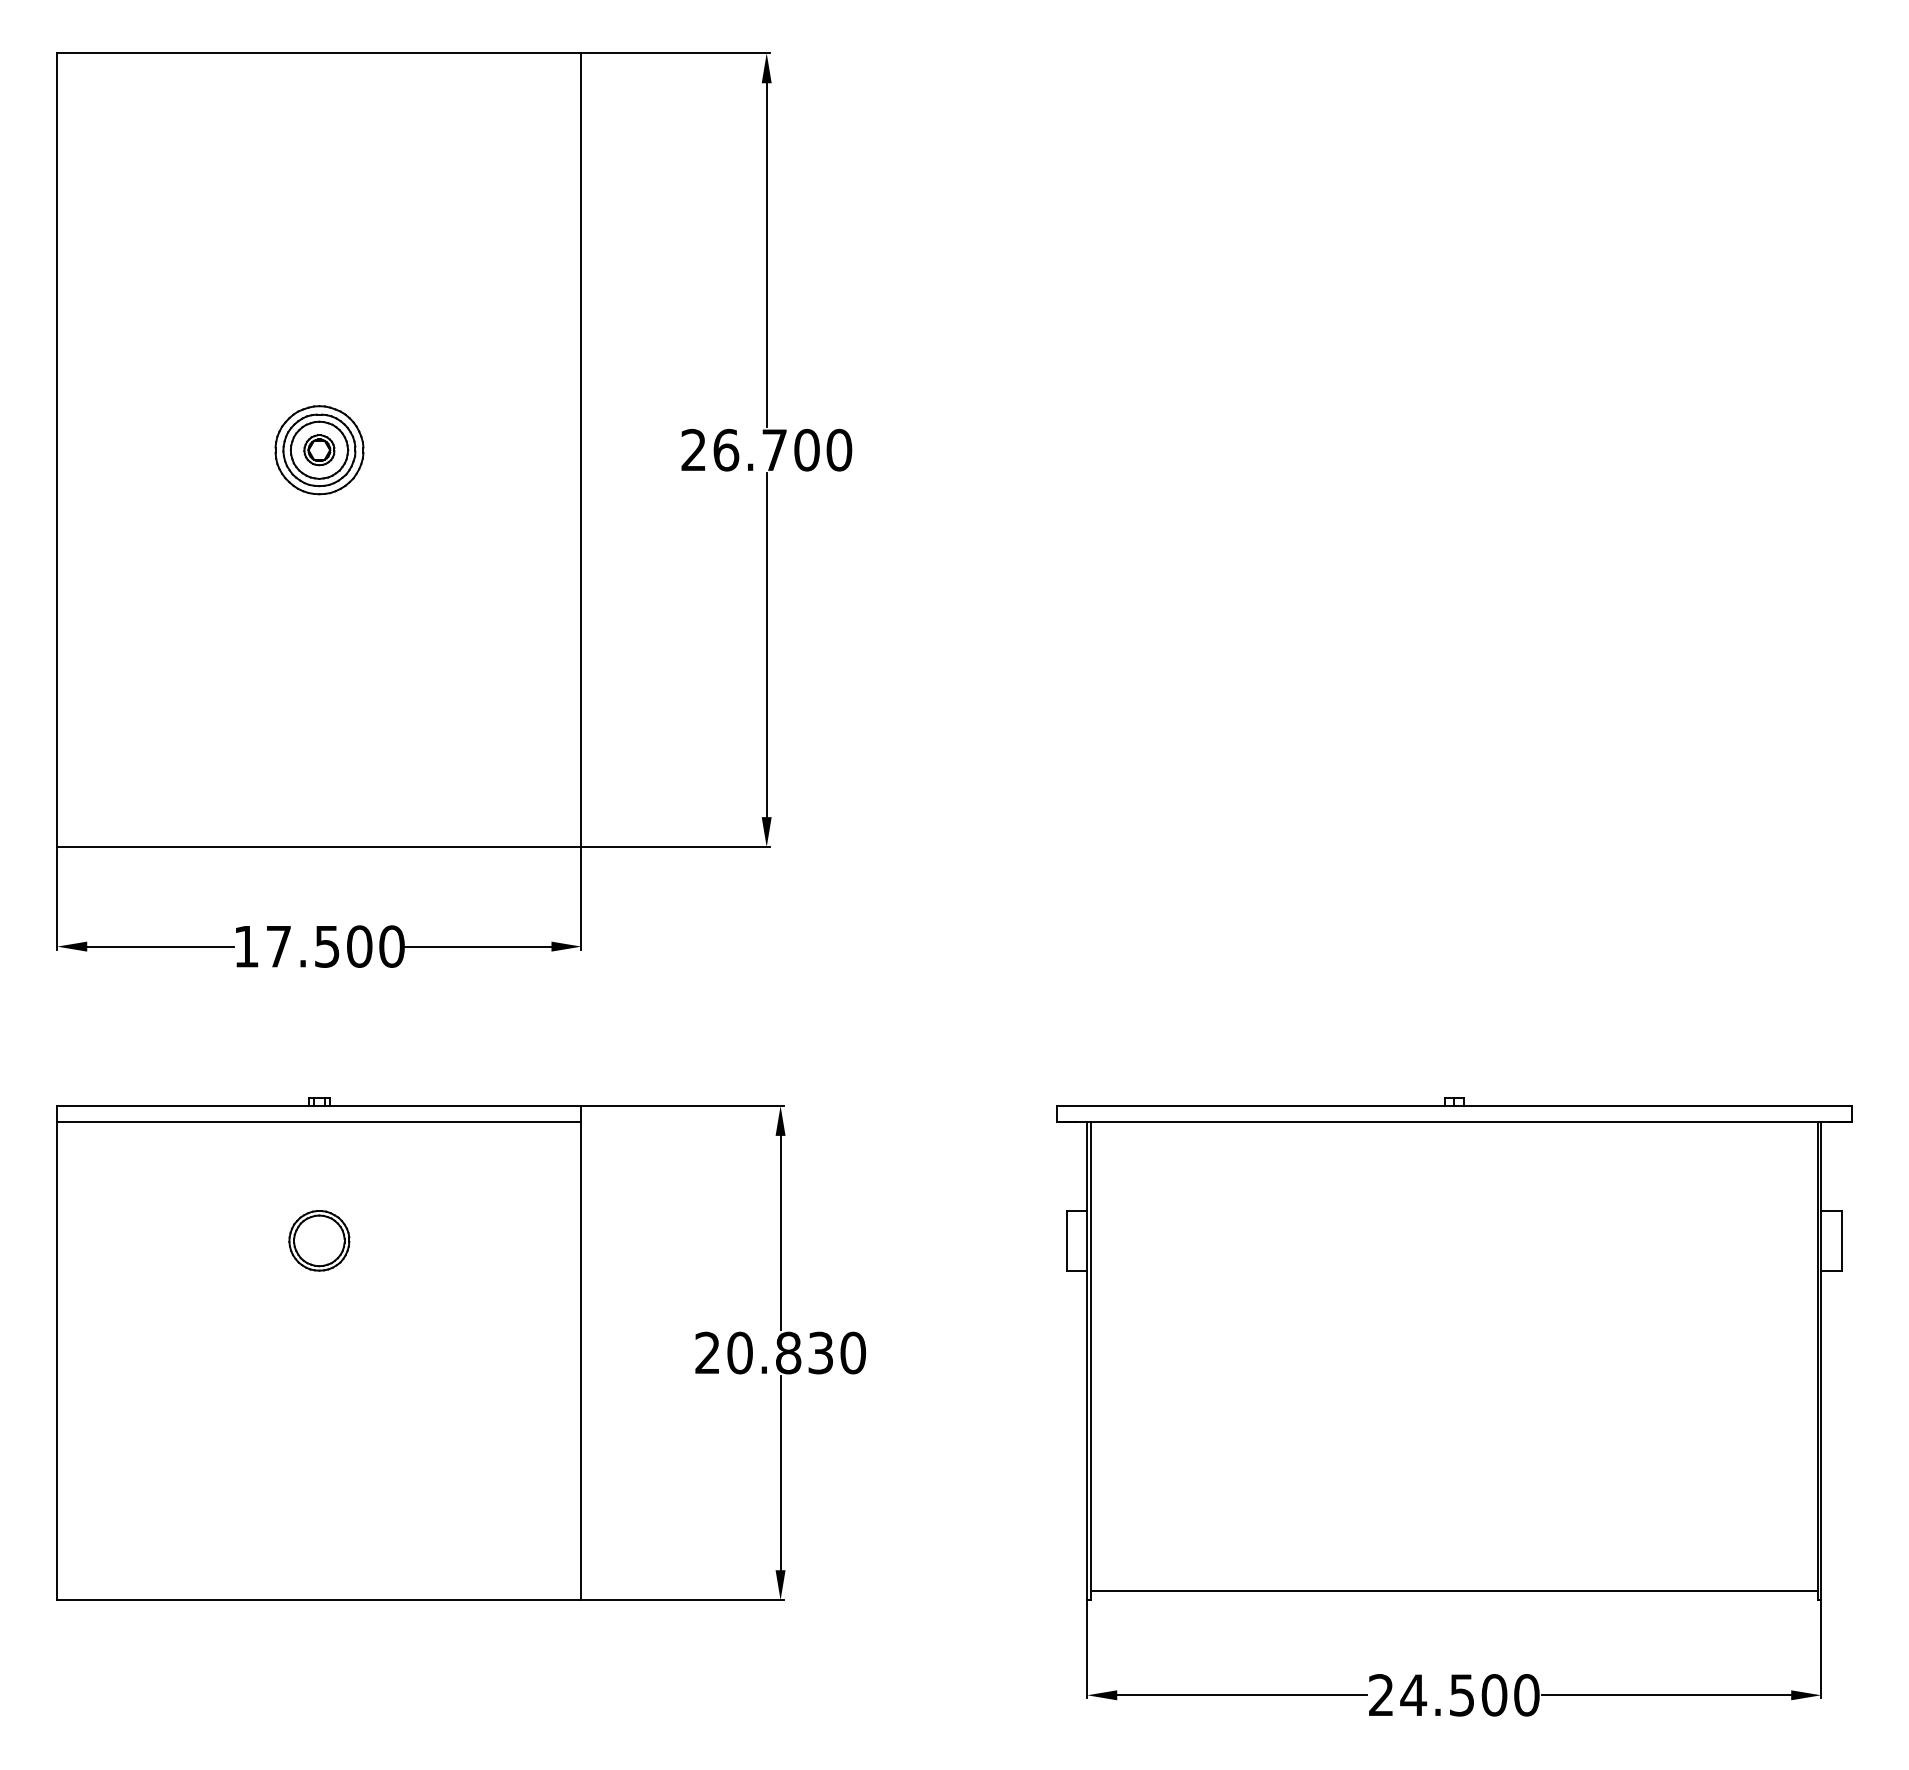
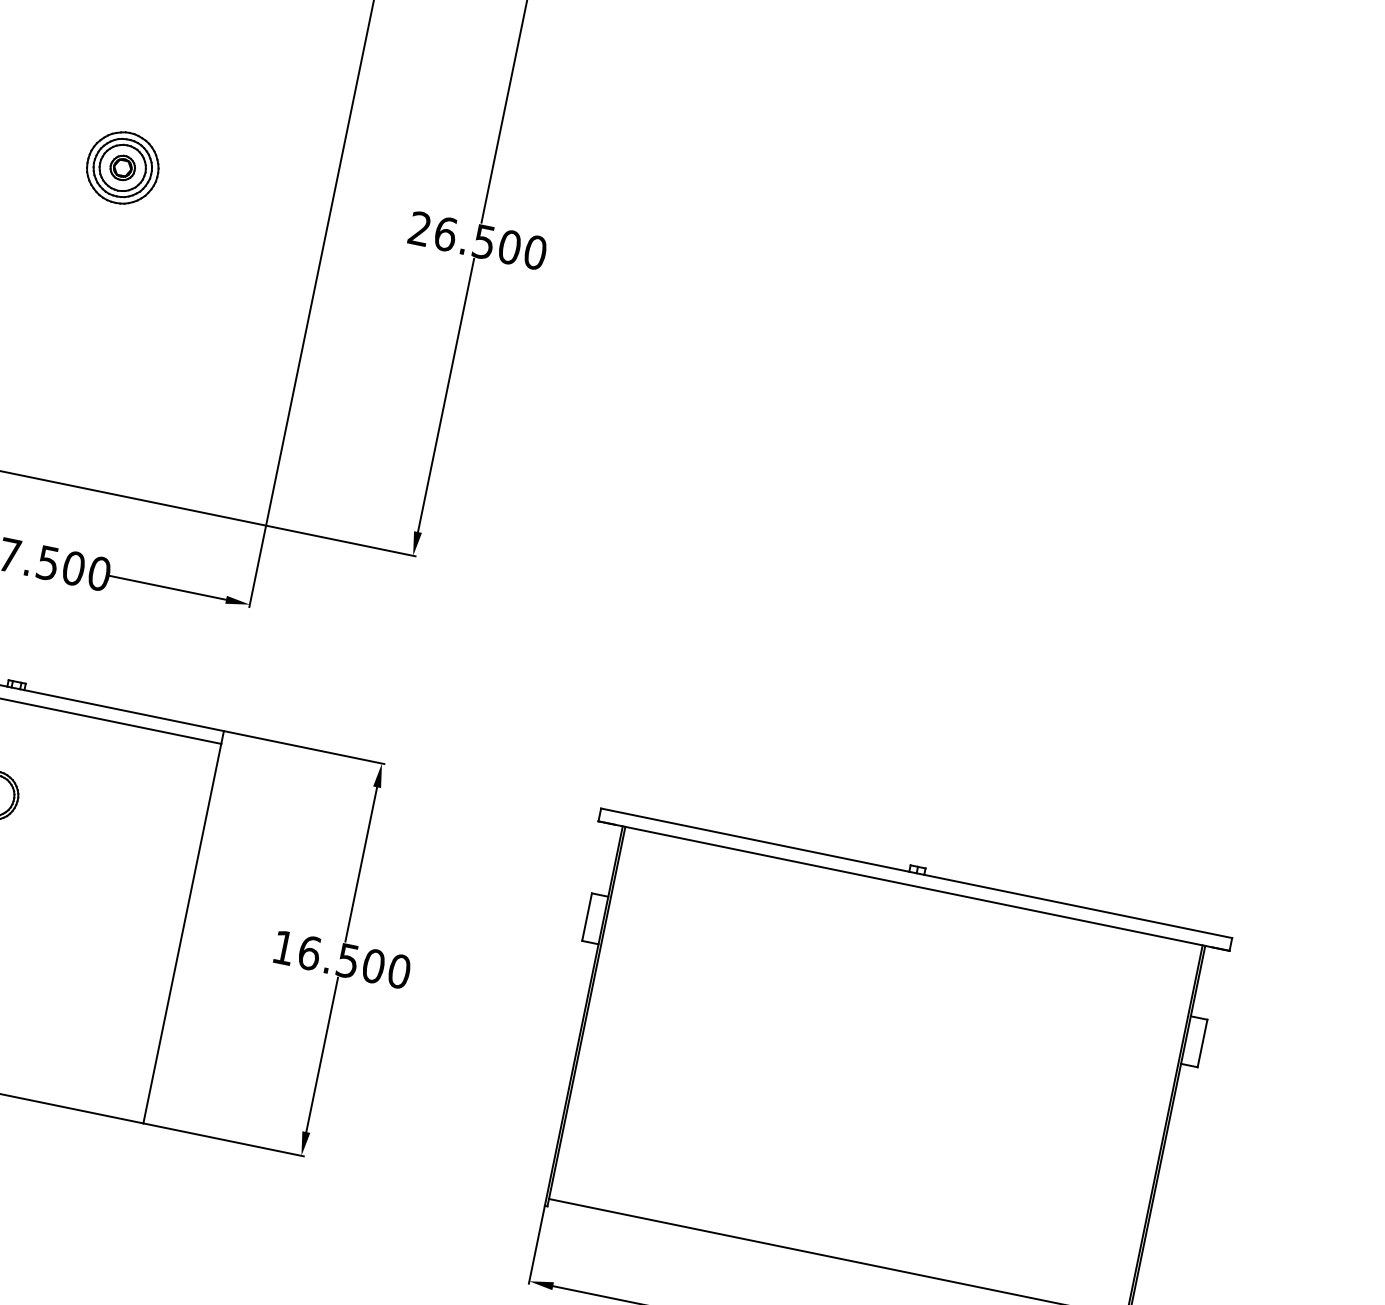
text: (774, 450) -> (483, 242), 26.700 -> 26.500
text: (764, 1352) -> (329, 956), 20.830 -> 16.500

